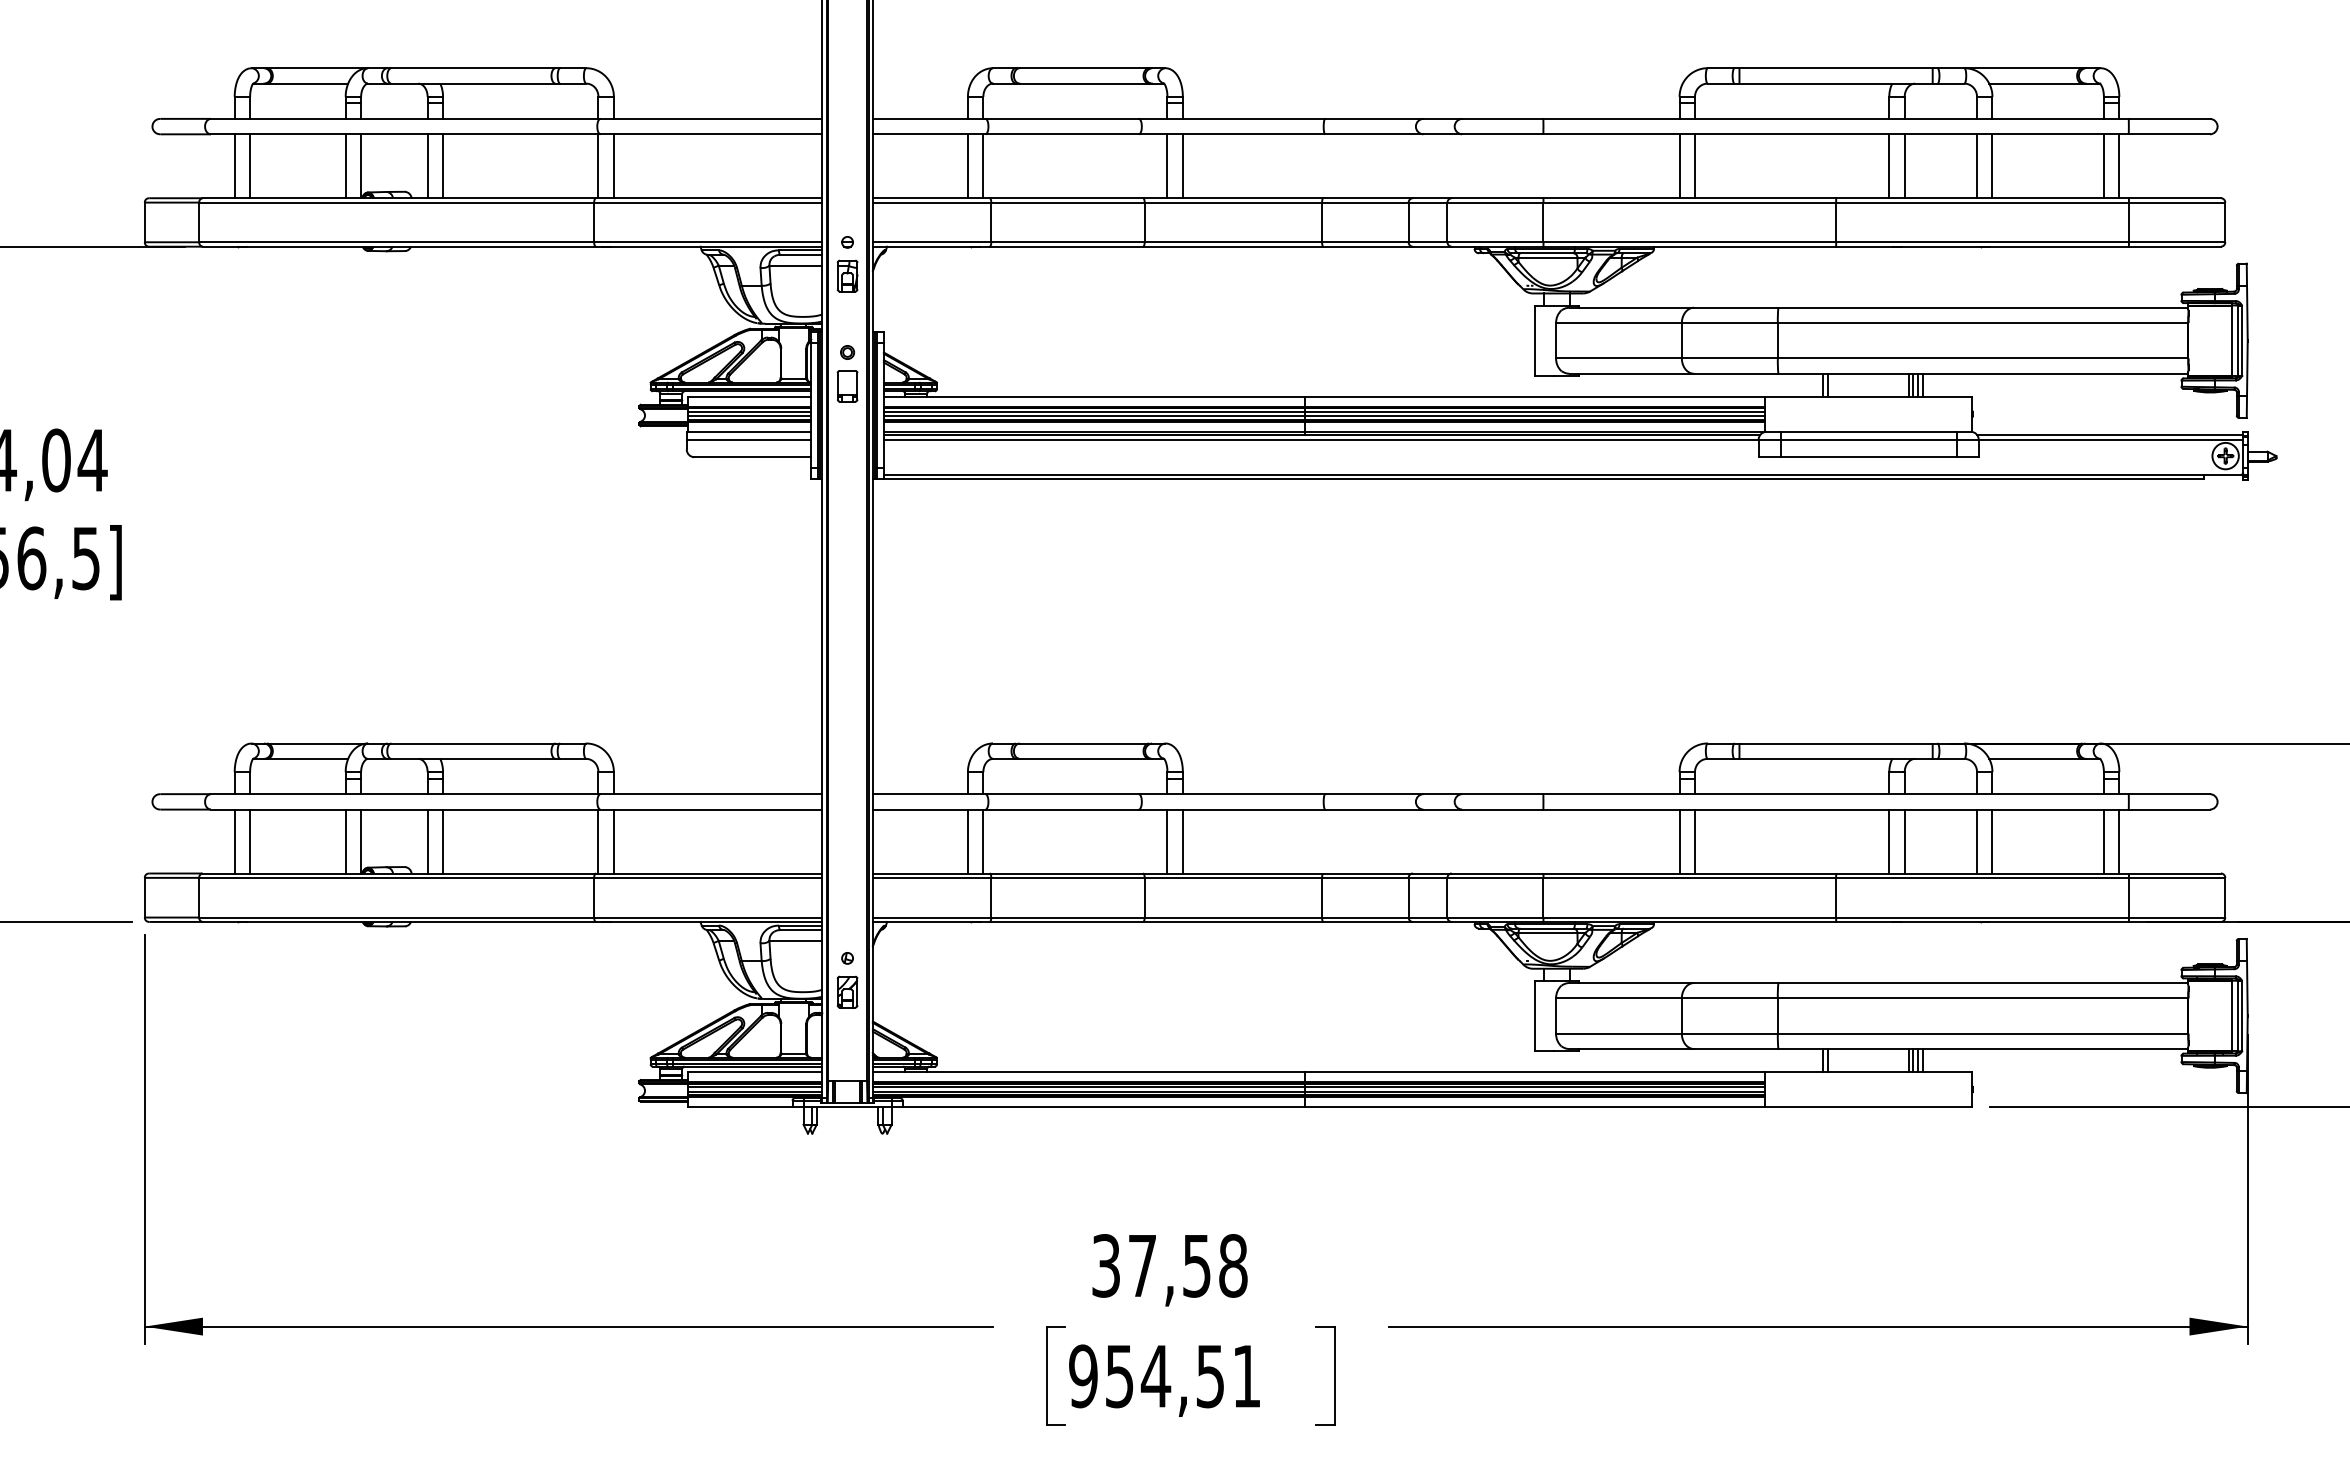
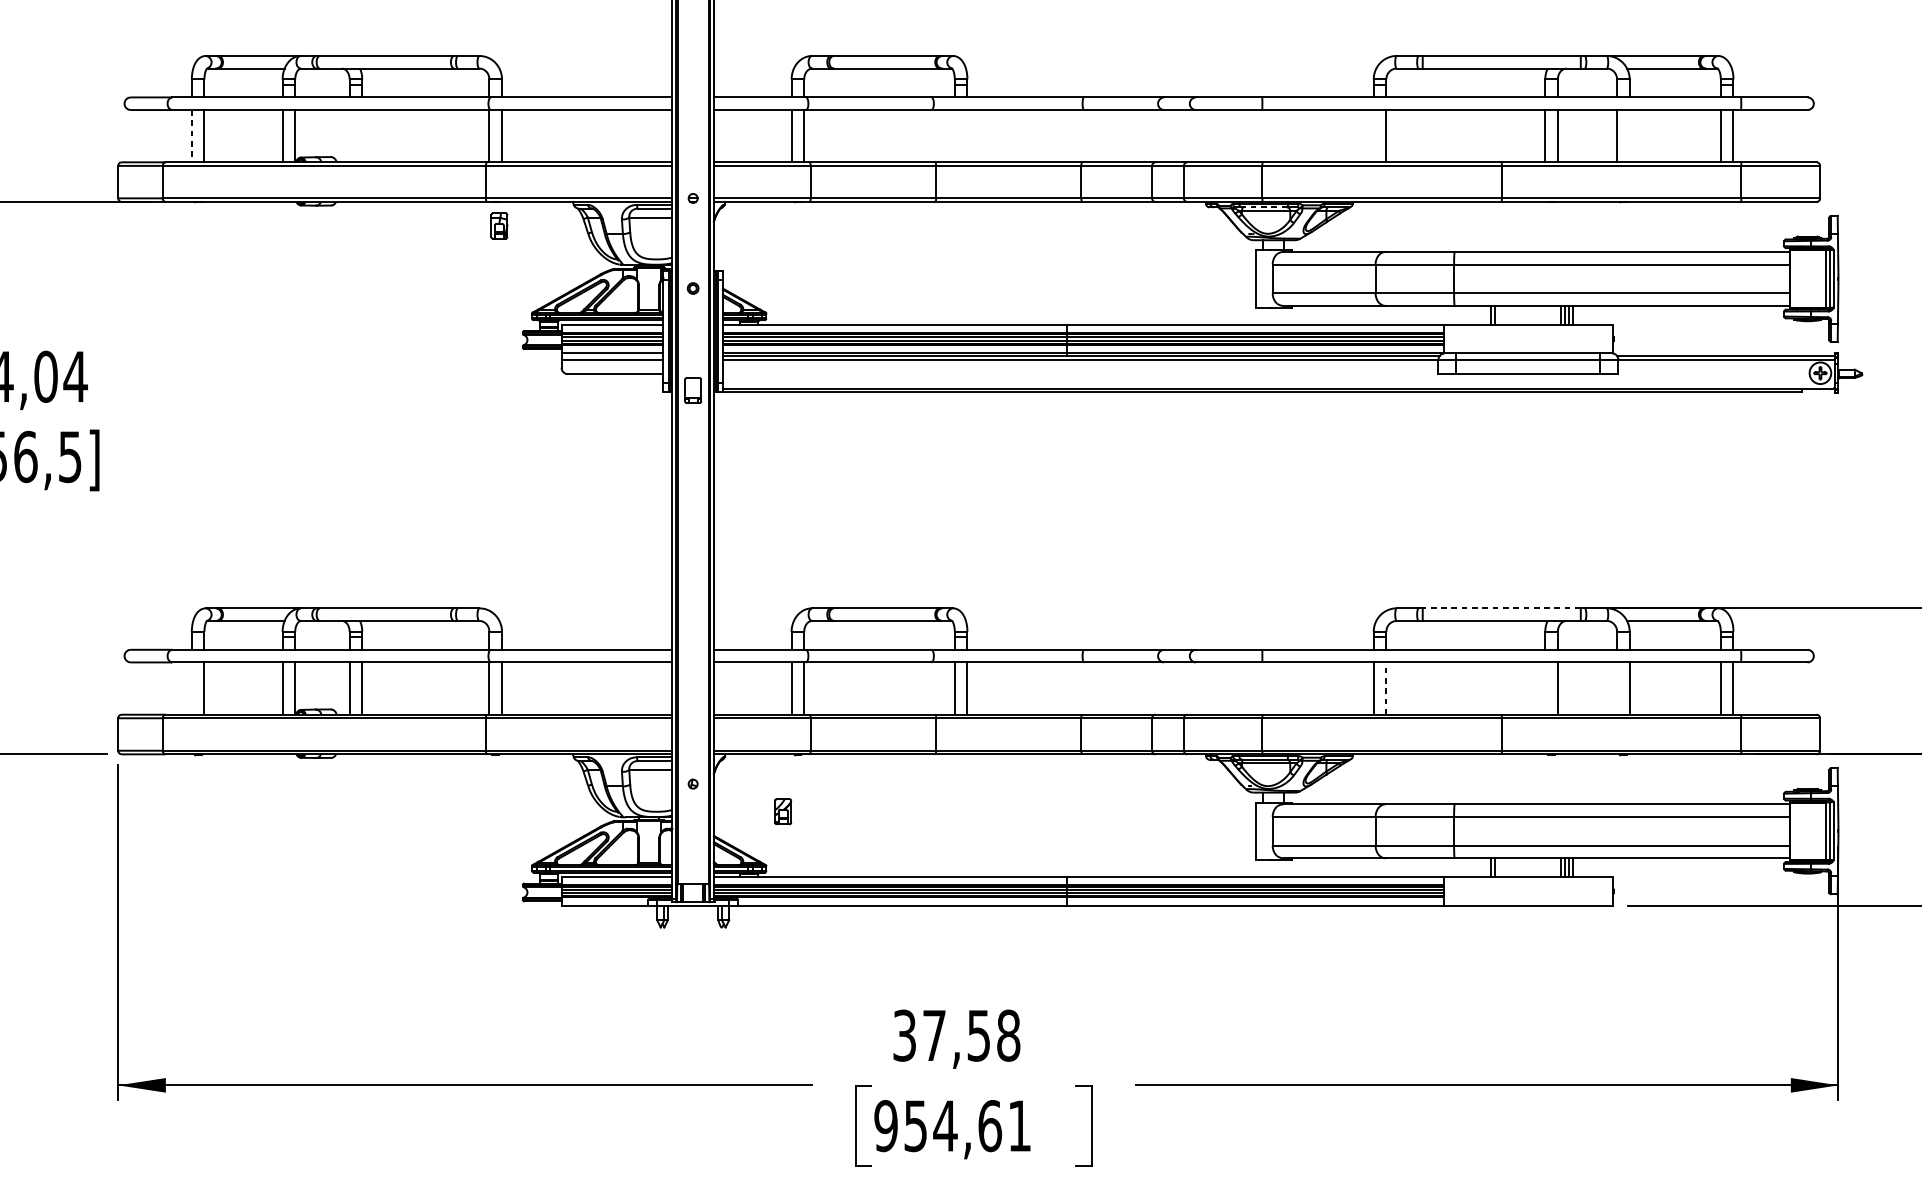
line: (234, 166) -> (191, 136), solid -> dashed
line: (427, 166) -> (349, 136), removed
line: (443, 166) -> (362, 136), removed
line: (1167, 166) -> (954, 136), removed
line: (1182, 166) -> (967, 136), removed
line: (1679, 166) -> (1373, 136), removed
line: (1992, 166) -> (1629, 136), removed
line: (1545, 253) -> (1264, 207), solid -> dashed
part: (847, 275) -> (499, 225), moved
part: (847, 386) -> (693, 390), moved
line: (1836, 743) -> (1502, 608), solid -> dashed
line: (234, 841) -> (191, 688), removed
line: (1695, 841) -> (1386, 688), solid -> dashed
line: (1889, 841) -> (1545, 688), removed
line: (1977, 841) -> (1617, 688), removed
part: (847, 991) -> (783, 811), moved
text: (1210, 1376) -> (990, 1126), 954,51 -> 954,61

